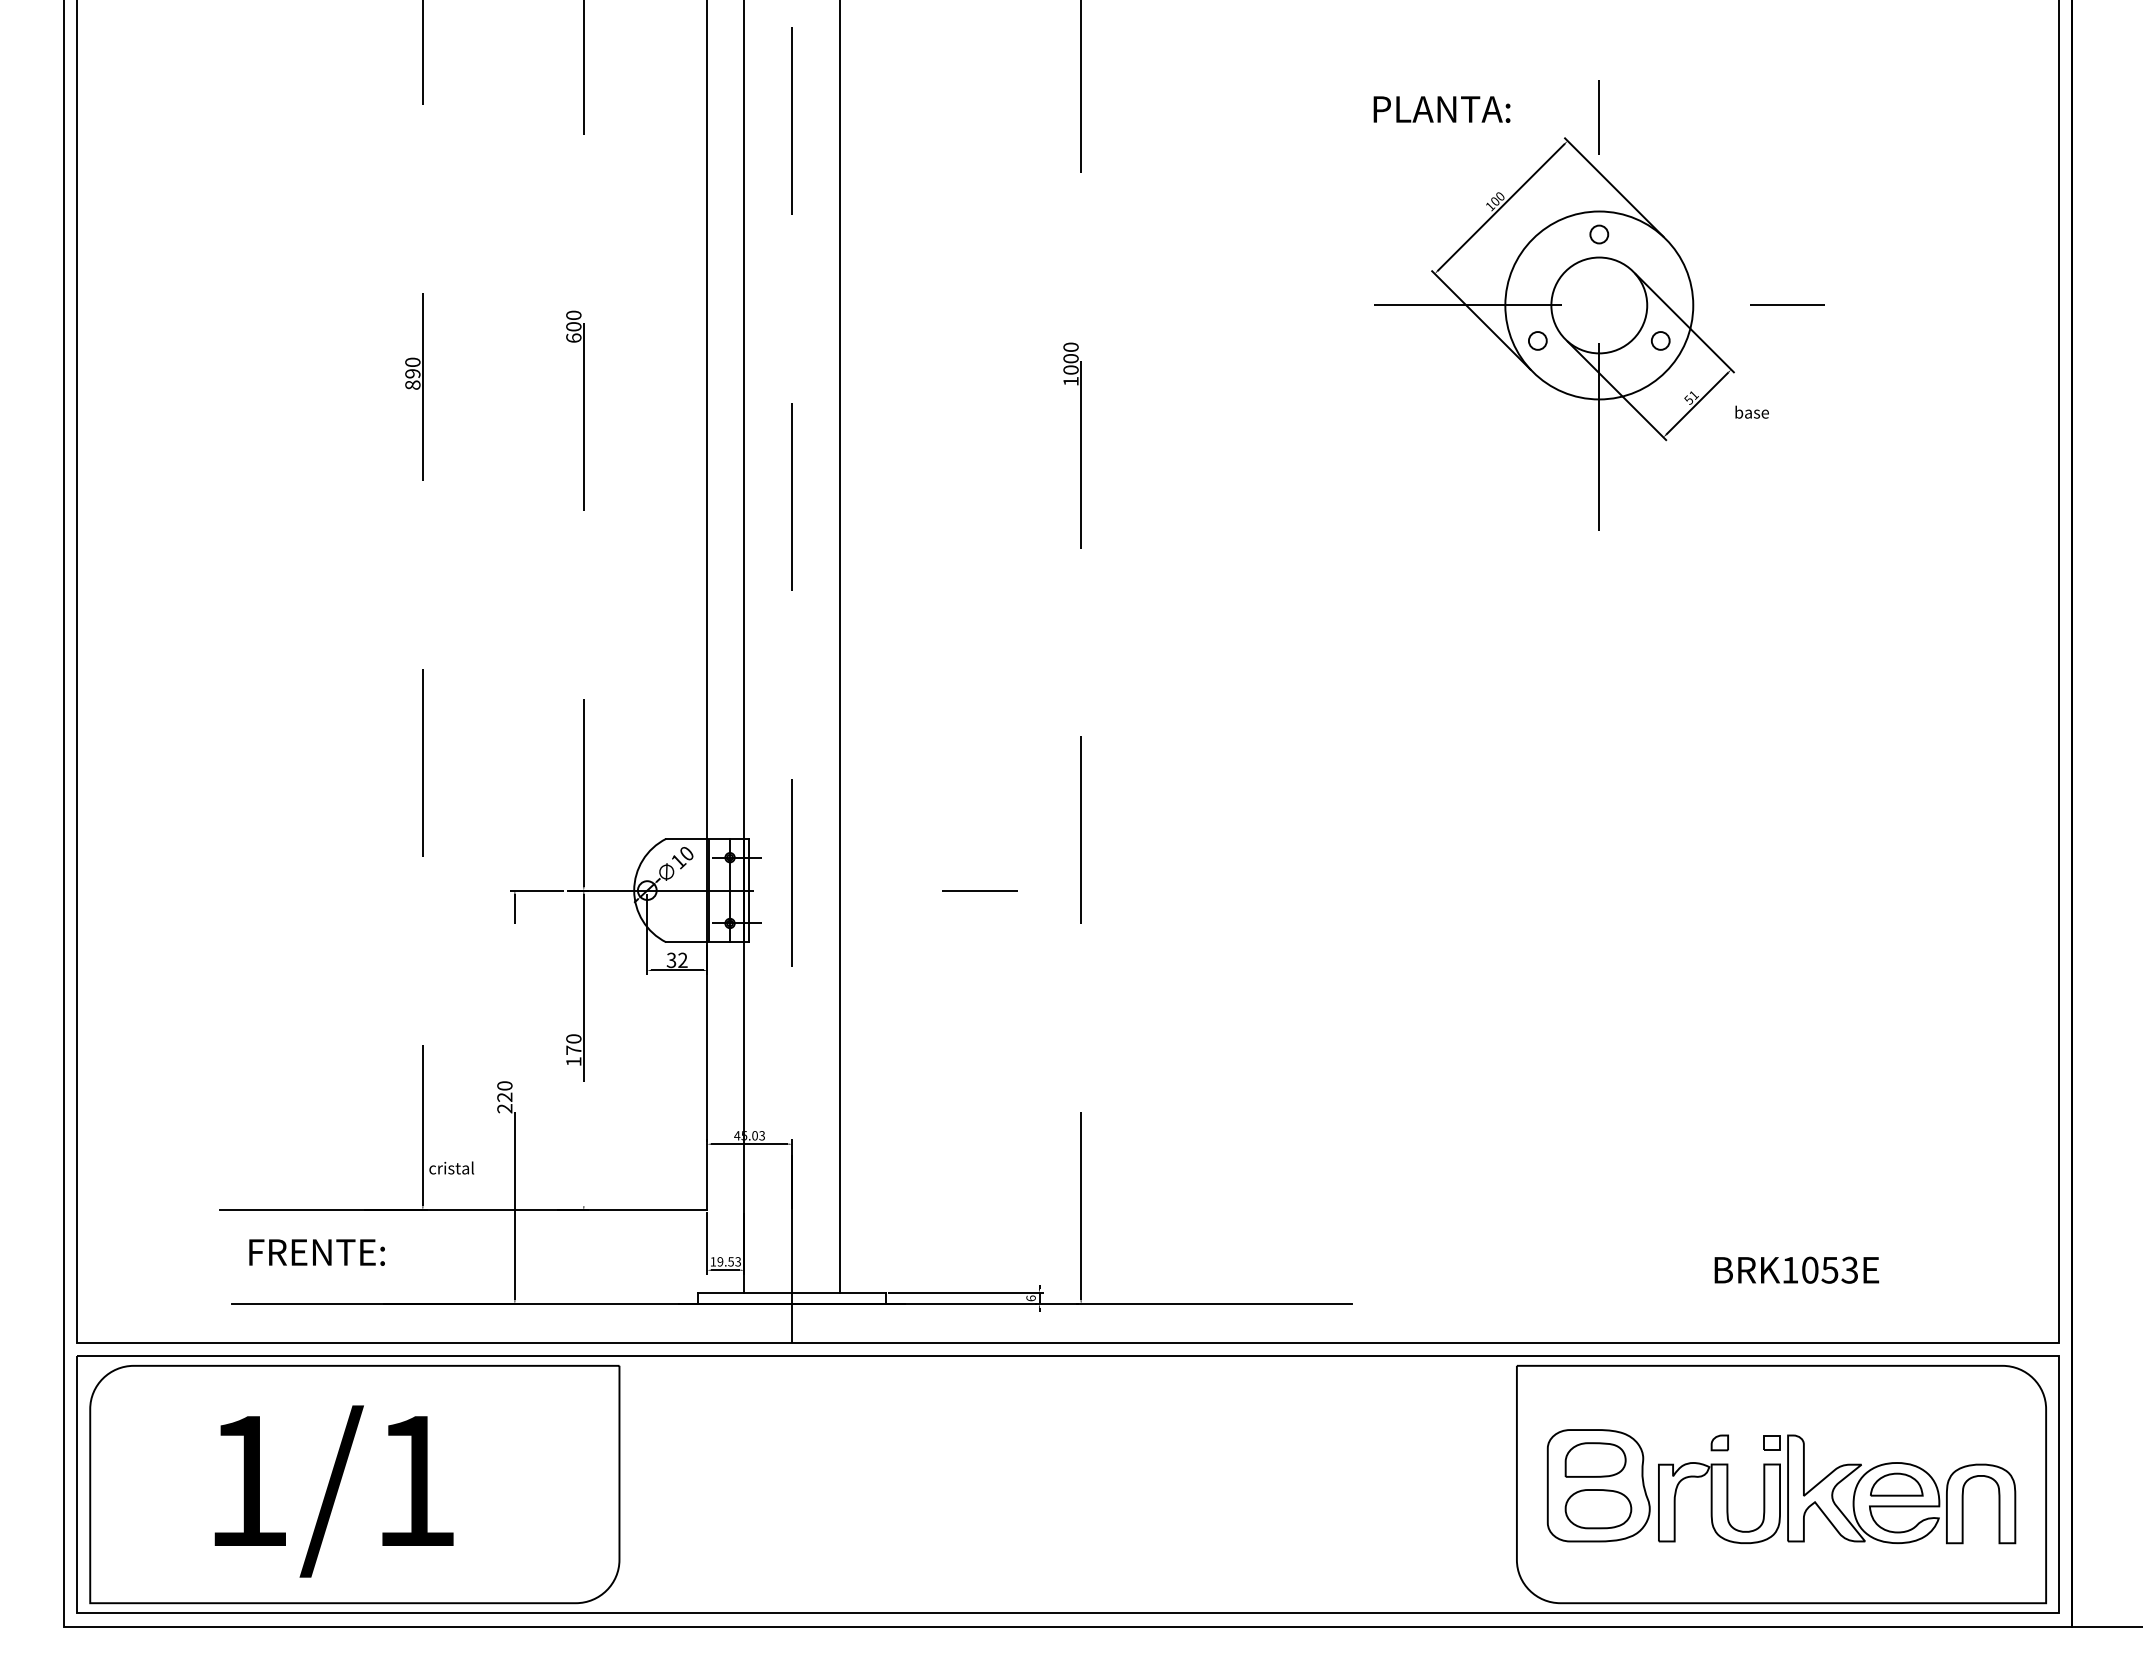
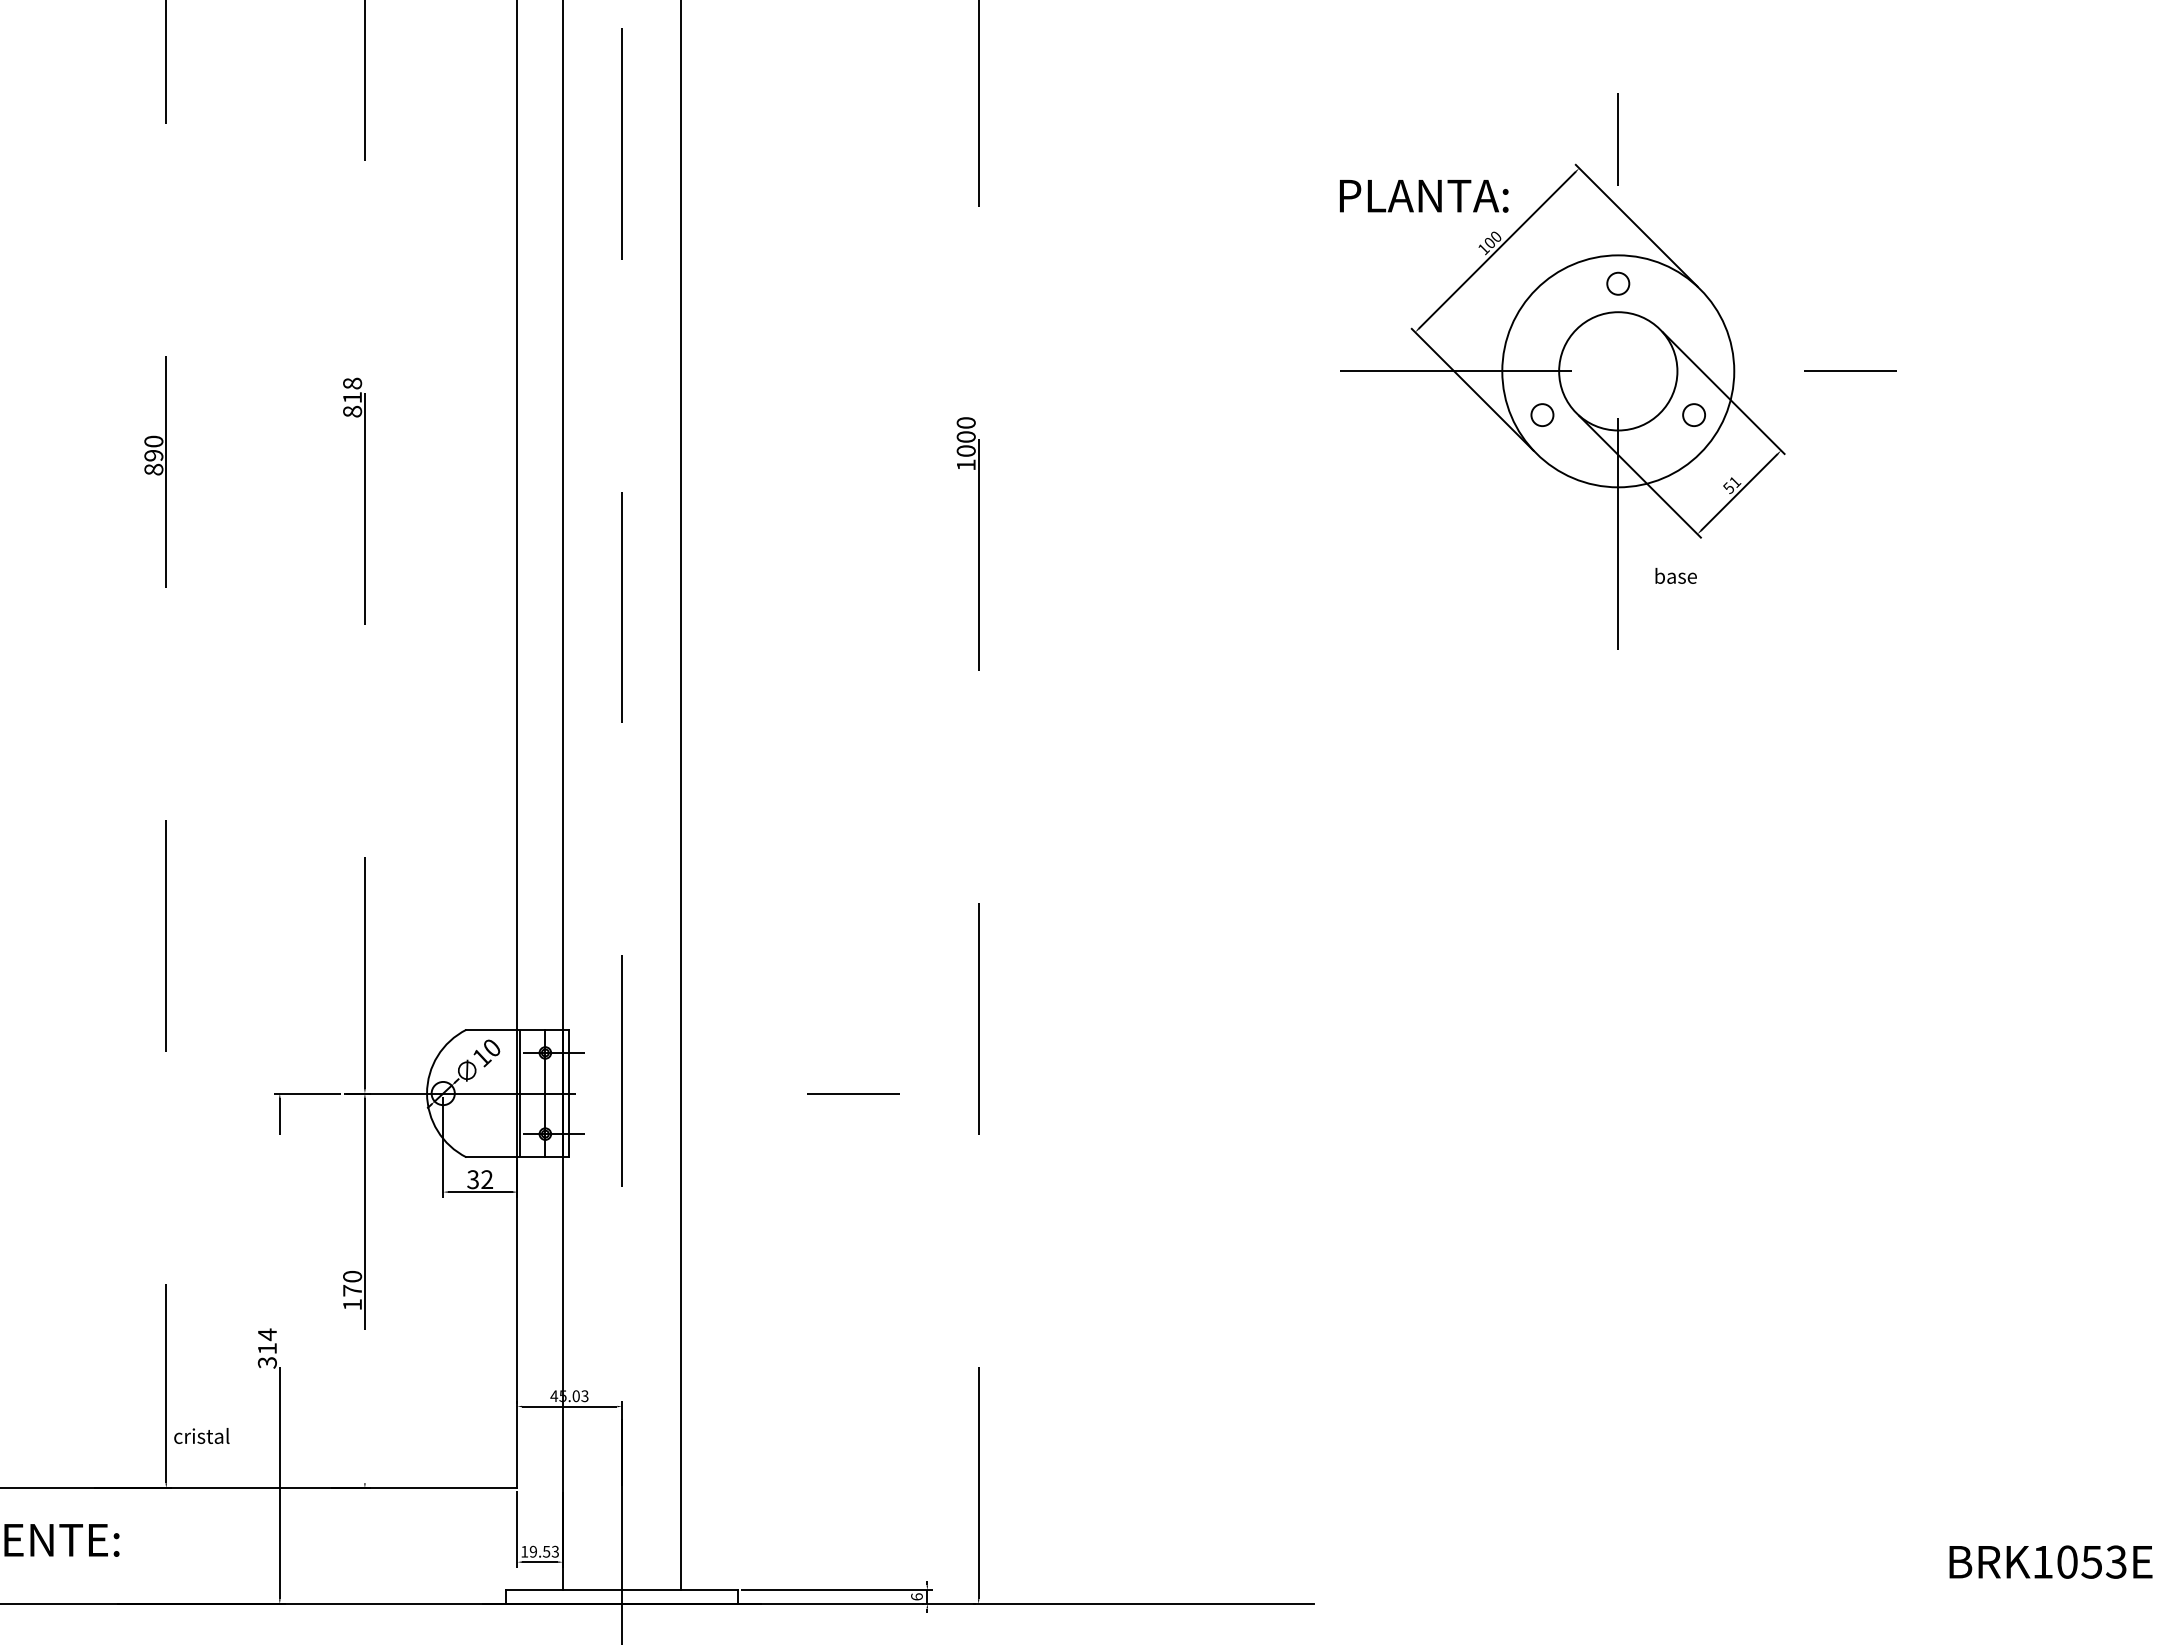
text: (1441, 109) -> (1423, 196), moved
text: (573, 326) -> (352, 397), 600 -> 818
text: (1751, 411) -> (1675, 575), moved
text: (504, 1096) -> (266, 1347), 220 -> 314
text: (1796, 1269) -> (2050, 1561), moved

